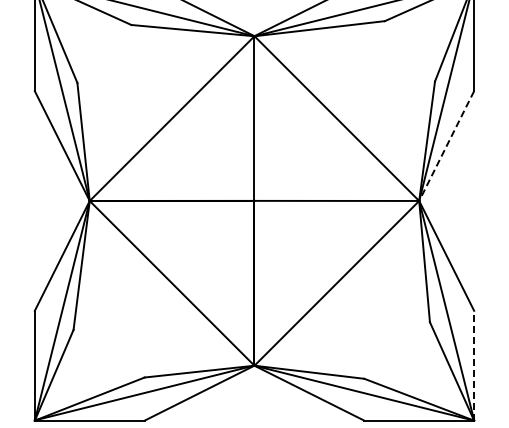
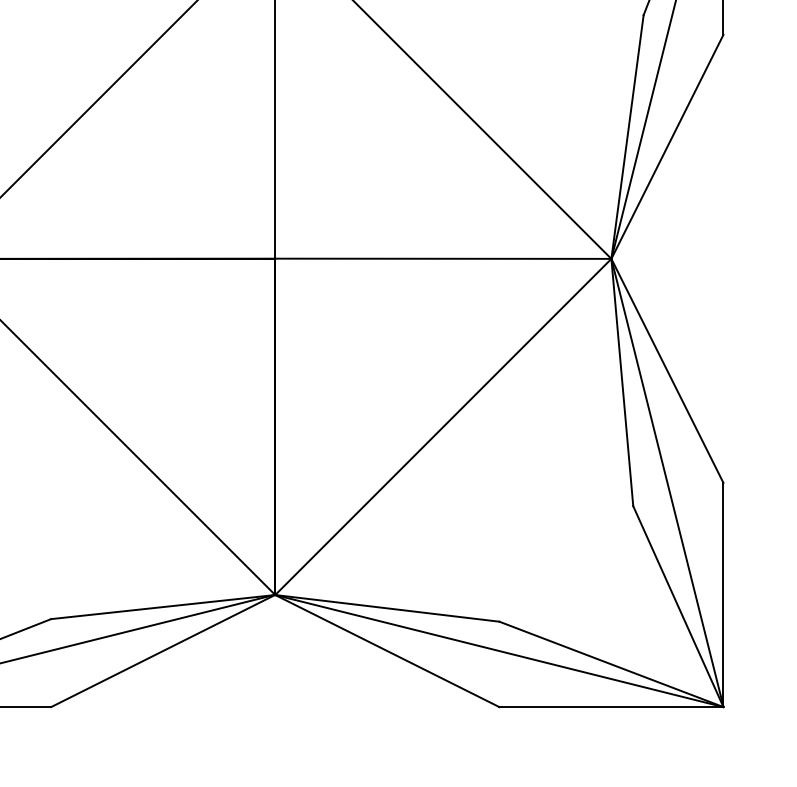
line: (446, 146) -> (667, 147), dashed -> solid
line: (474, 365) -> (724, 594), dashed -> solid

